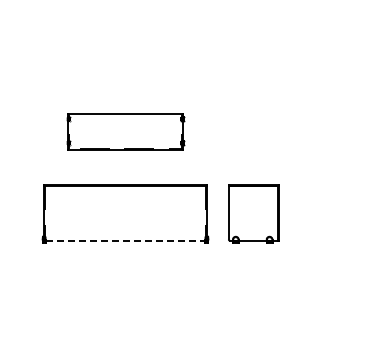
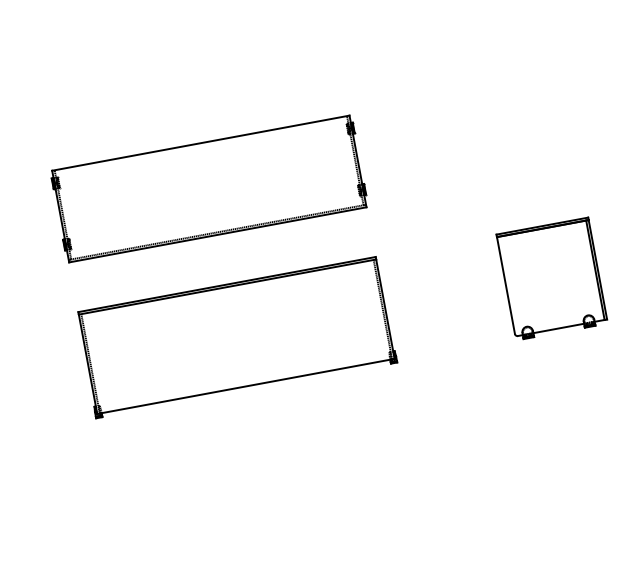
part: (125, 131) -> (209, 187), size x1.43
part: (253, 213) -> (550, 278), moved
line: (125, 240) -> (245, 385), dashed -> solid

